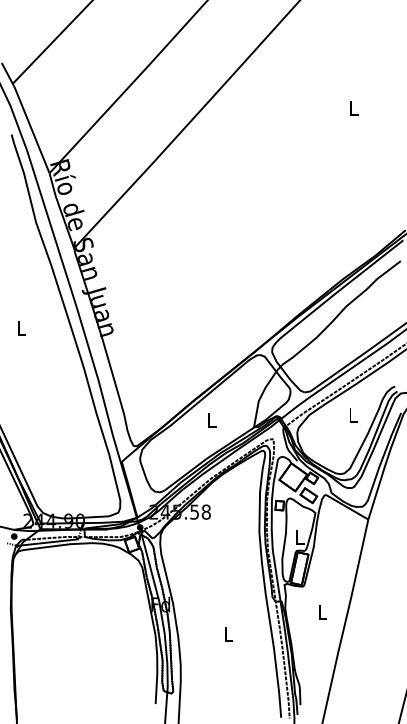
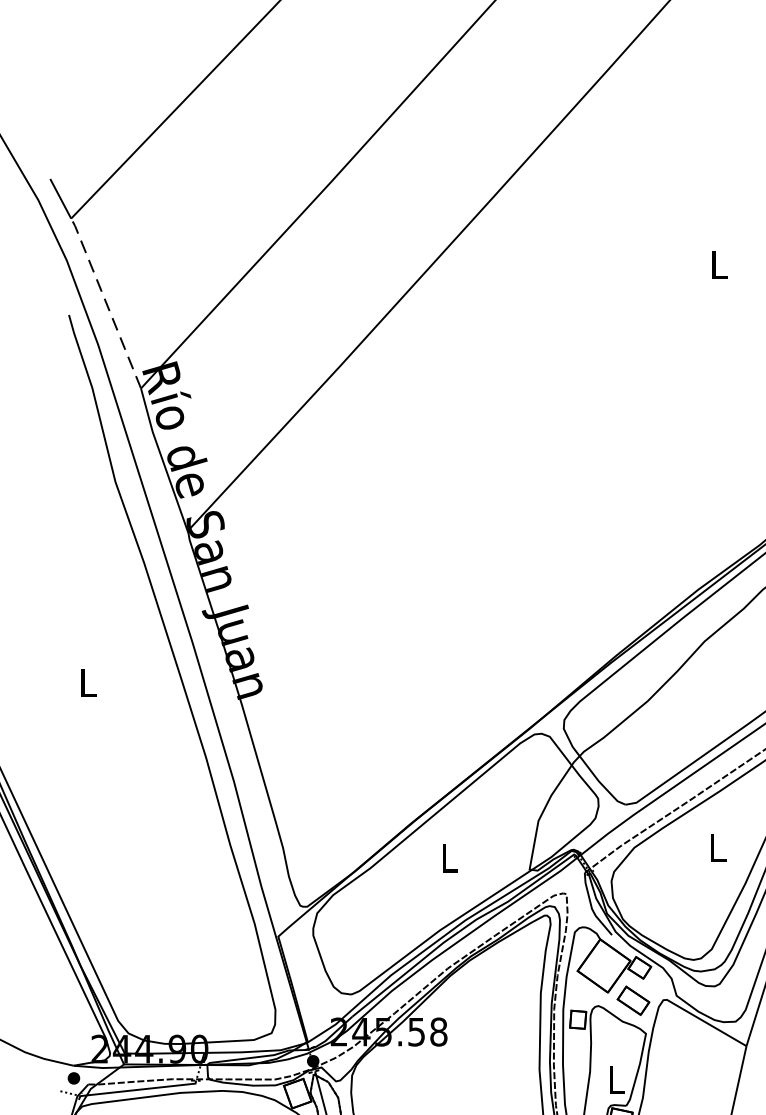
line: (30, 127) -> (104, 301), solid -> dashed

